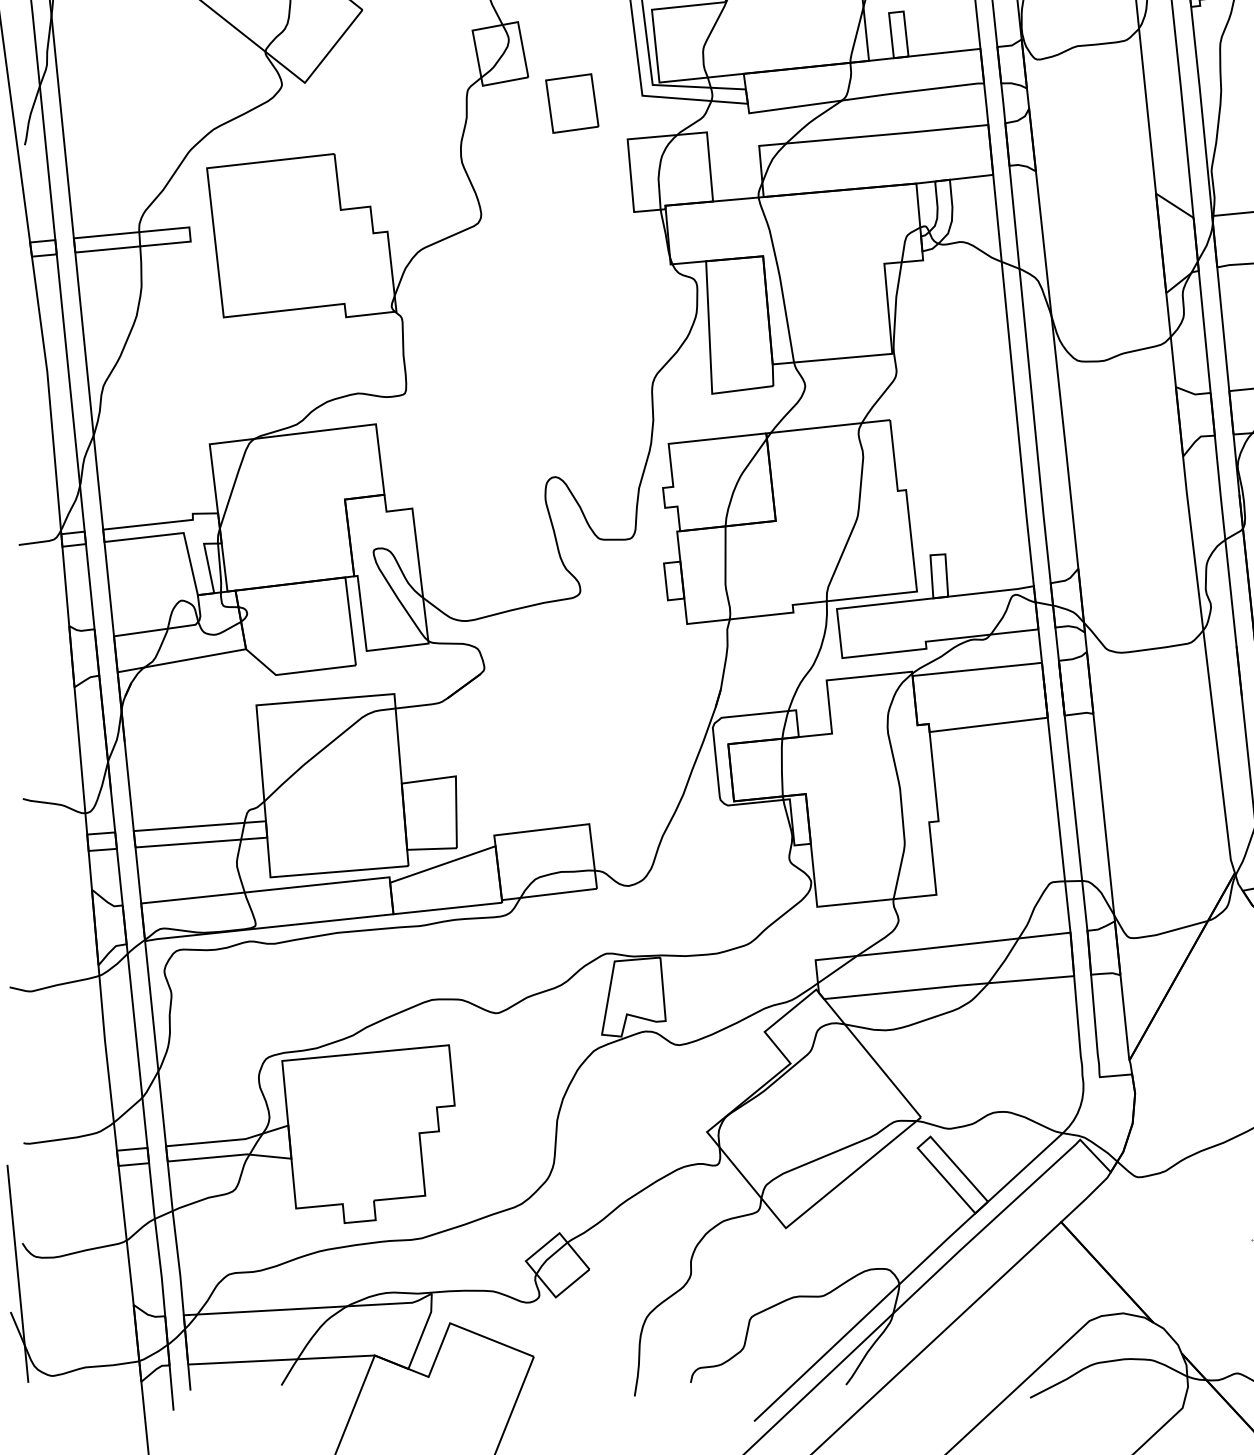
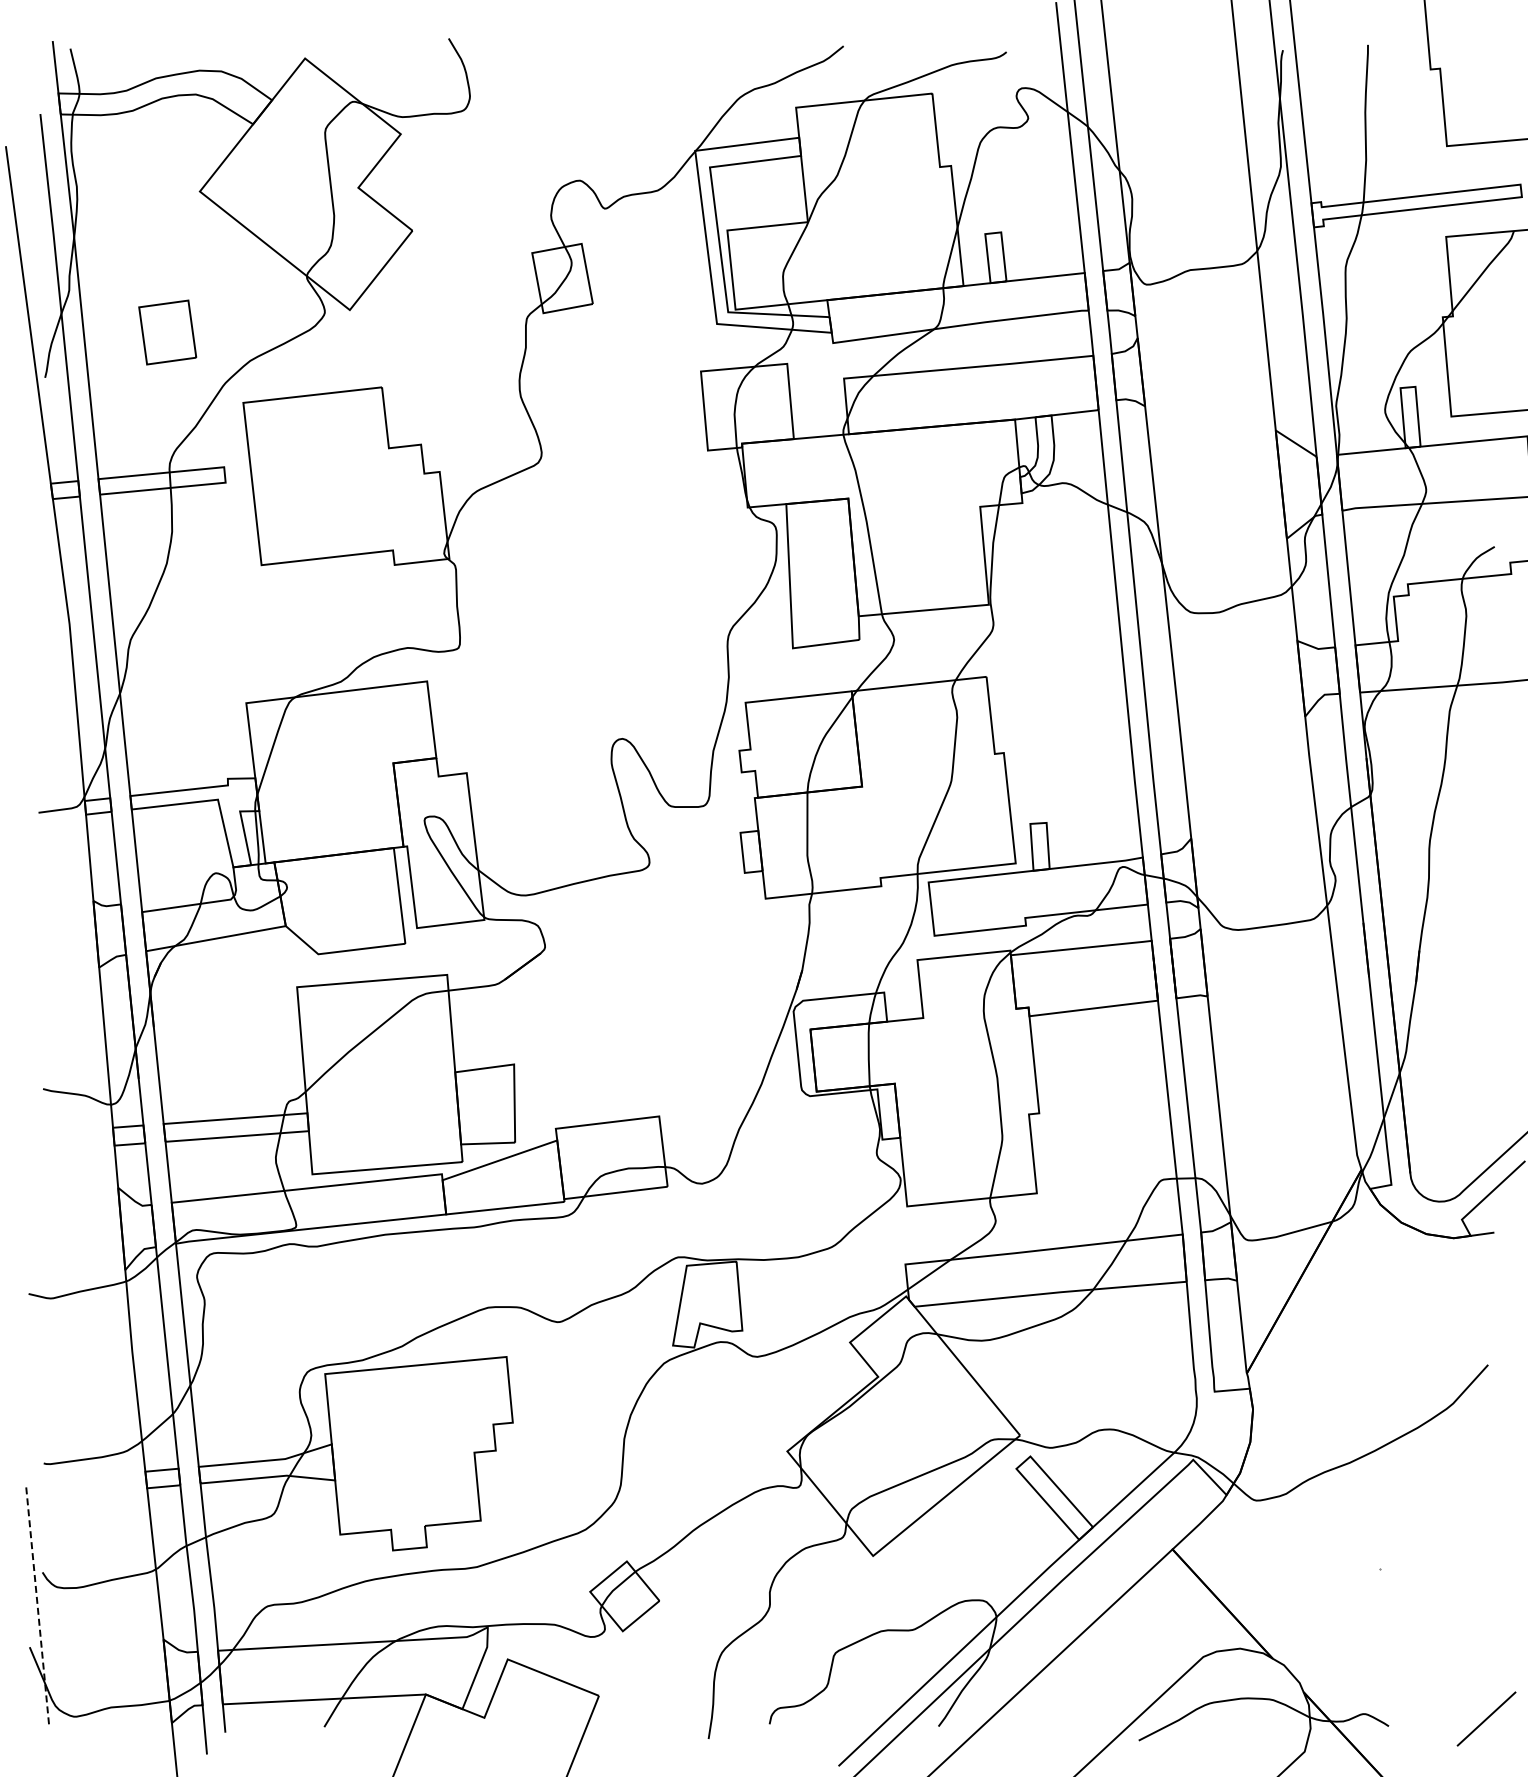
part: (572, 103) -> (167, 332), moved
line: (17, 1273) -> (37, 1605), solid -> dashed

